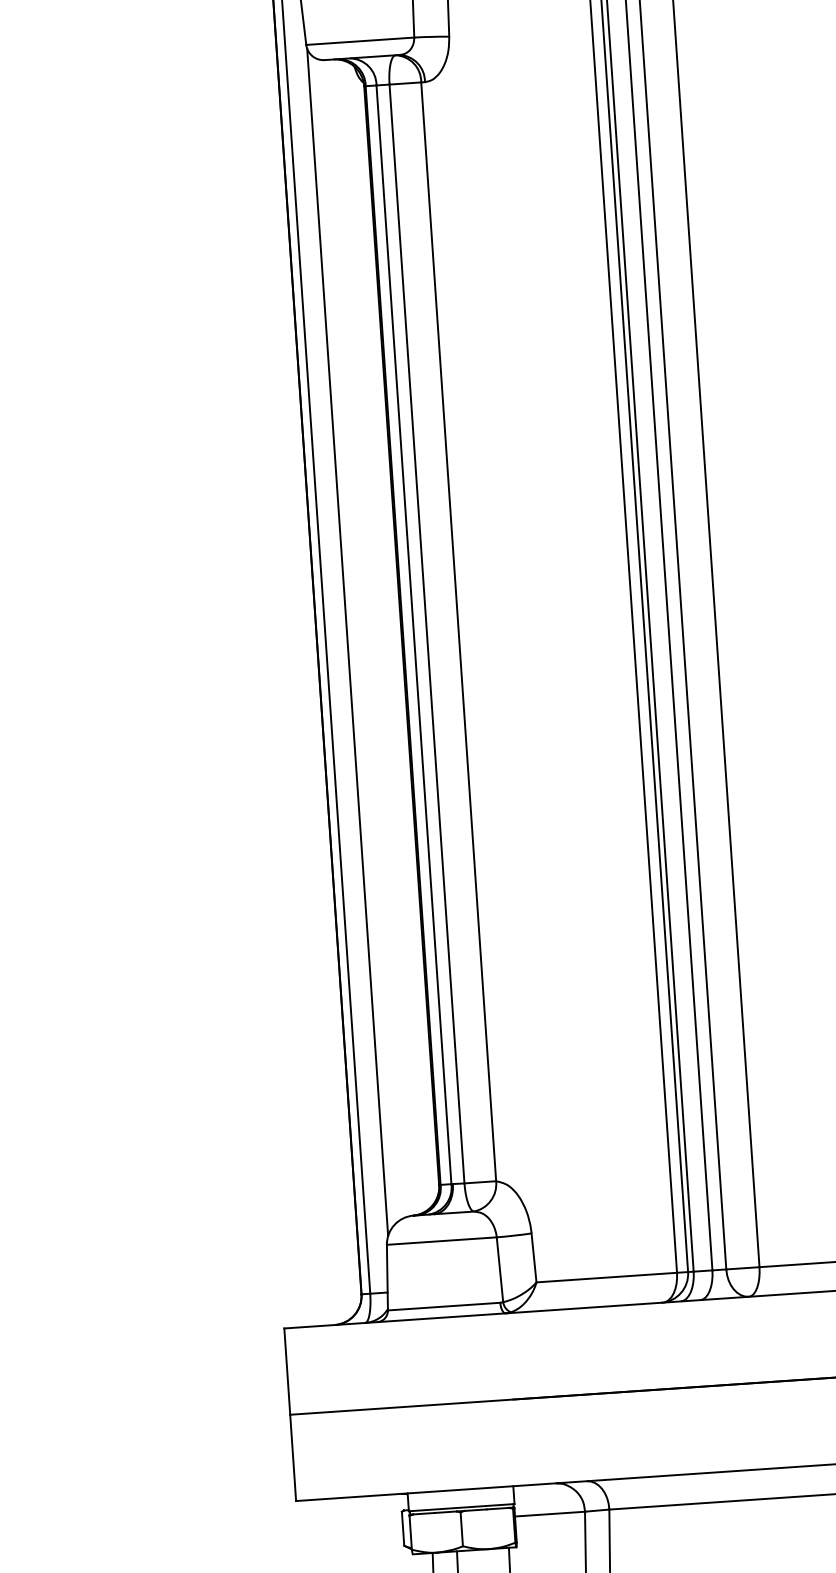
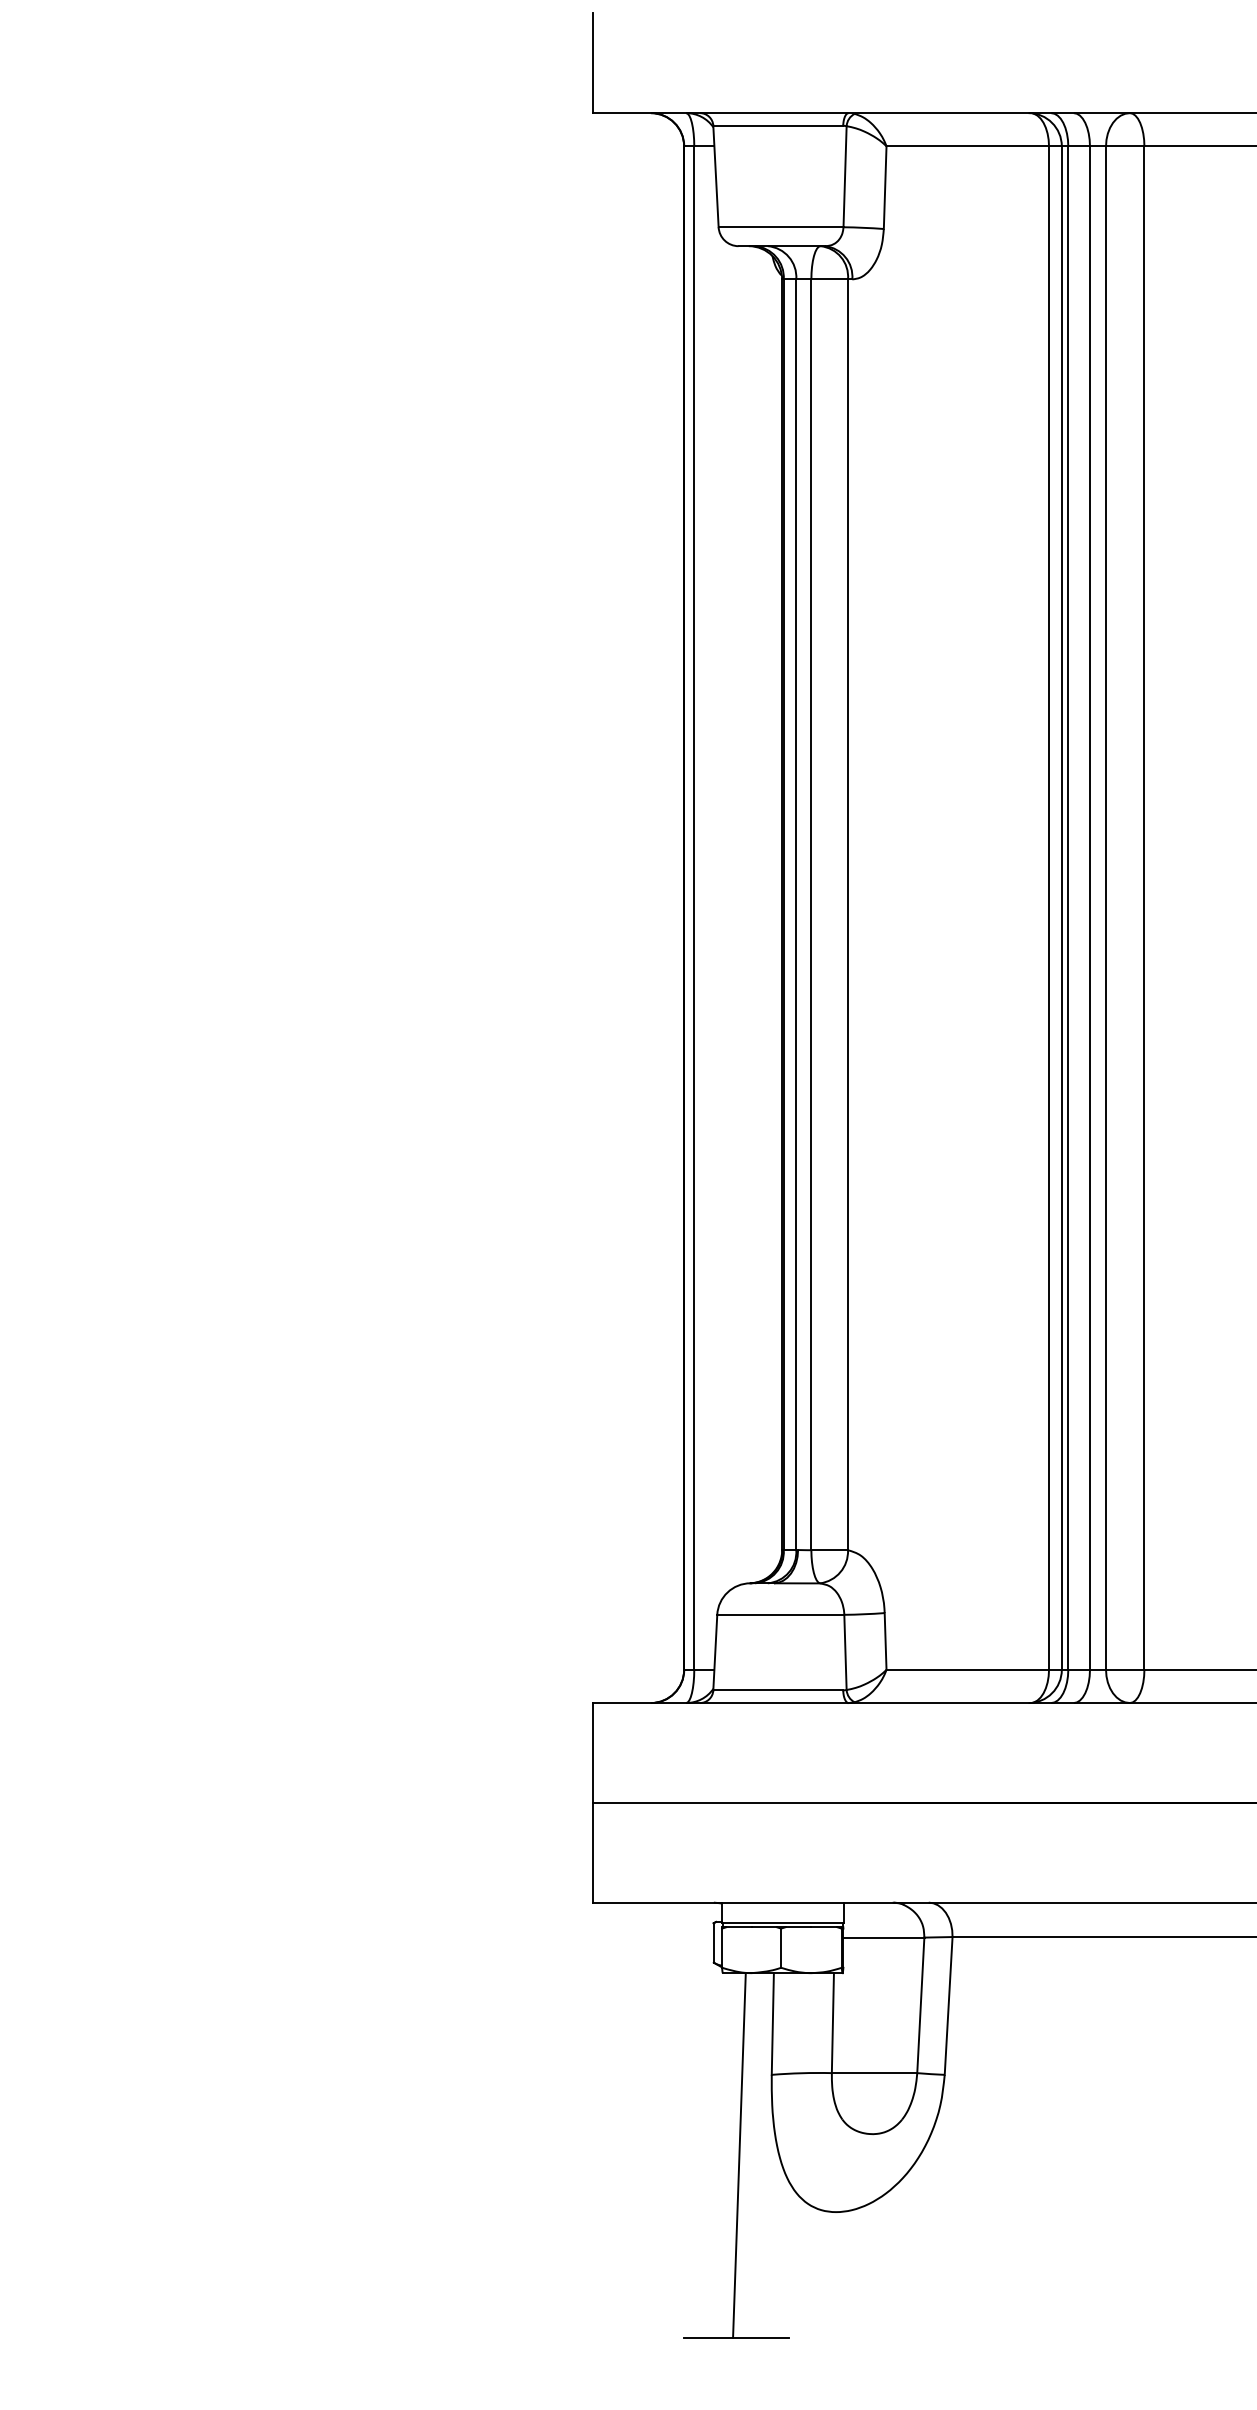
line: (347, 641) -> (719, 917), removed

